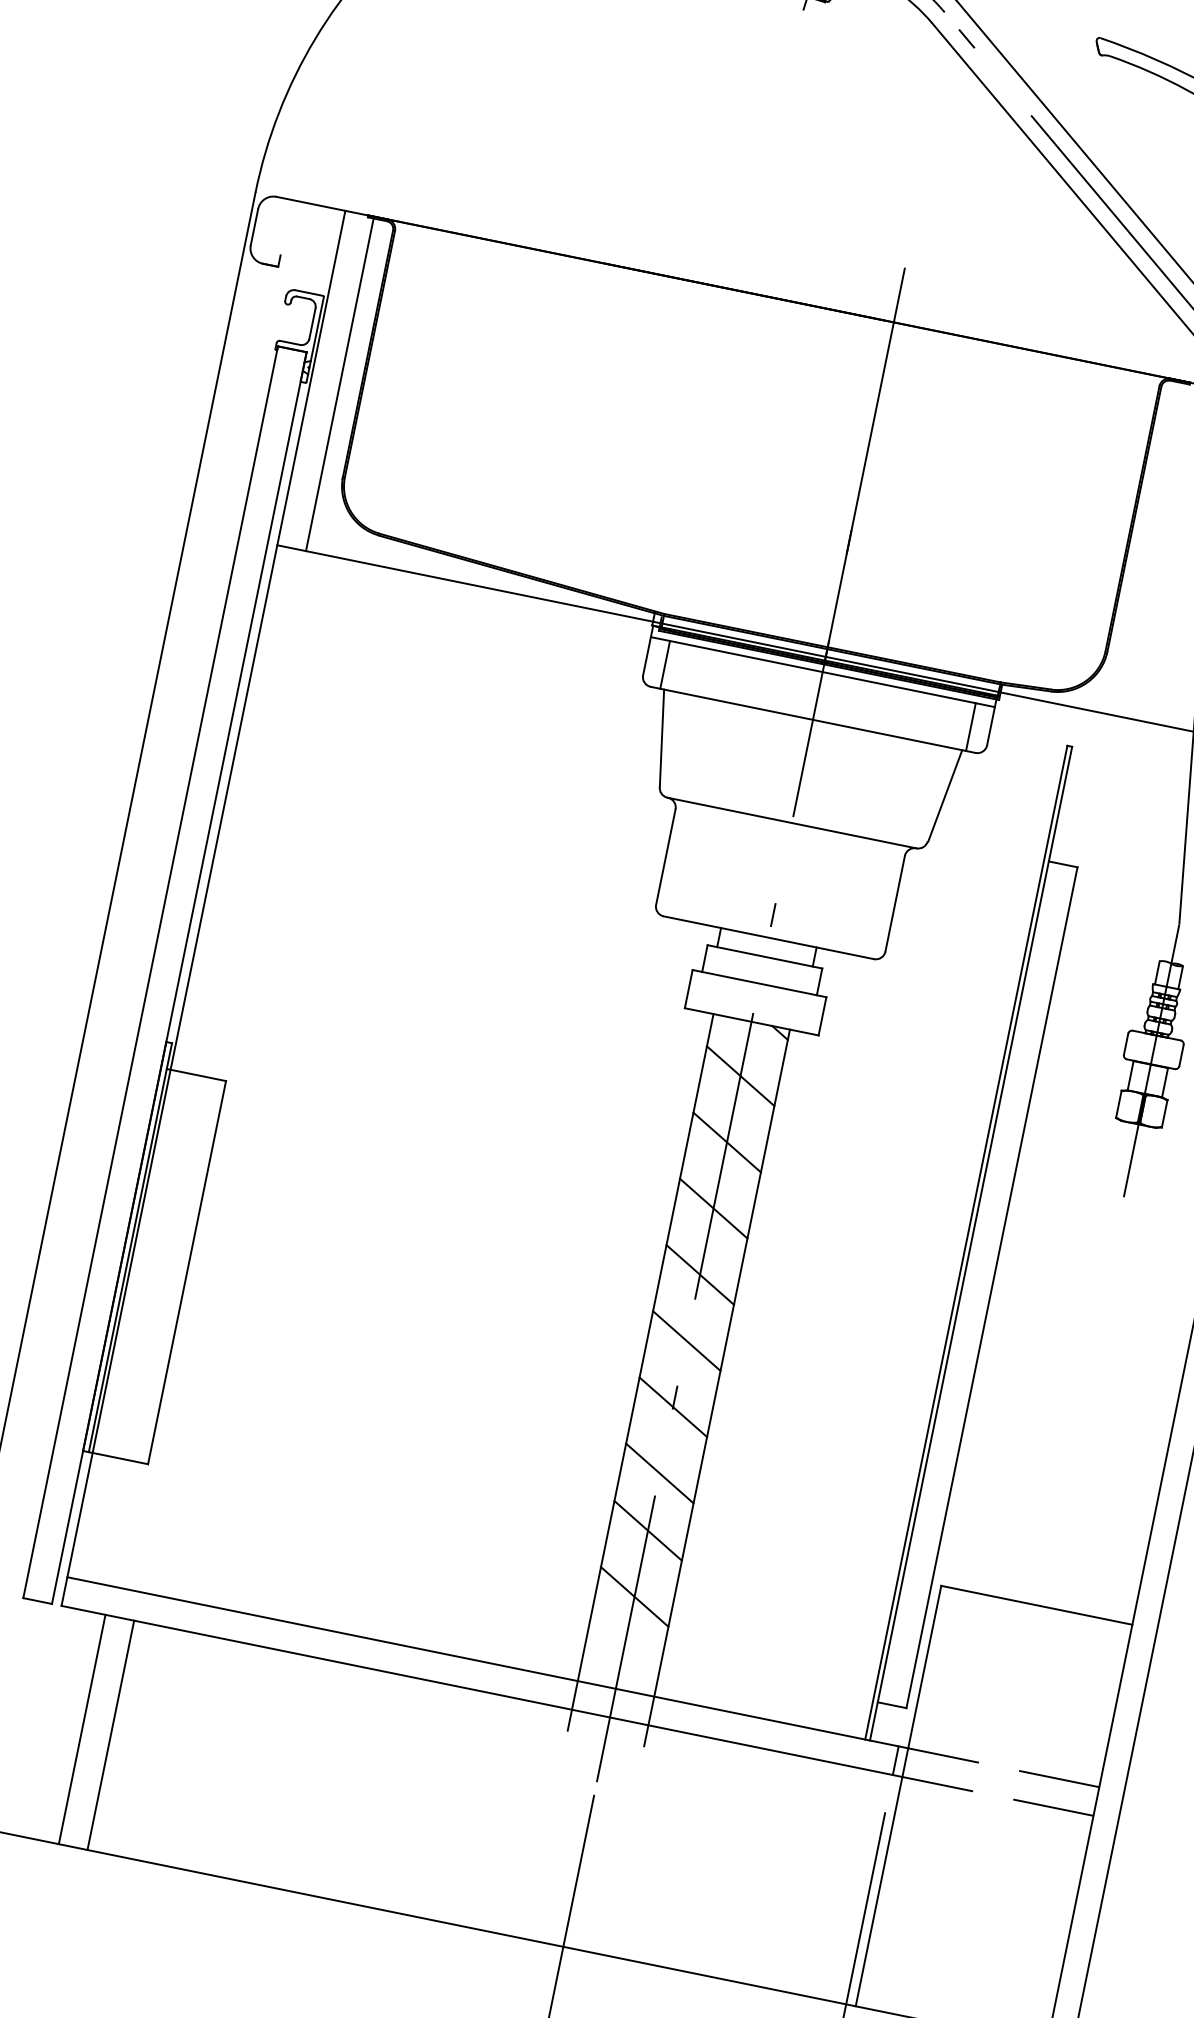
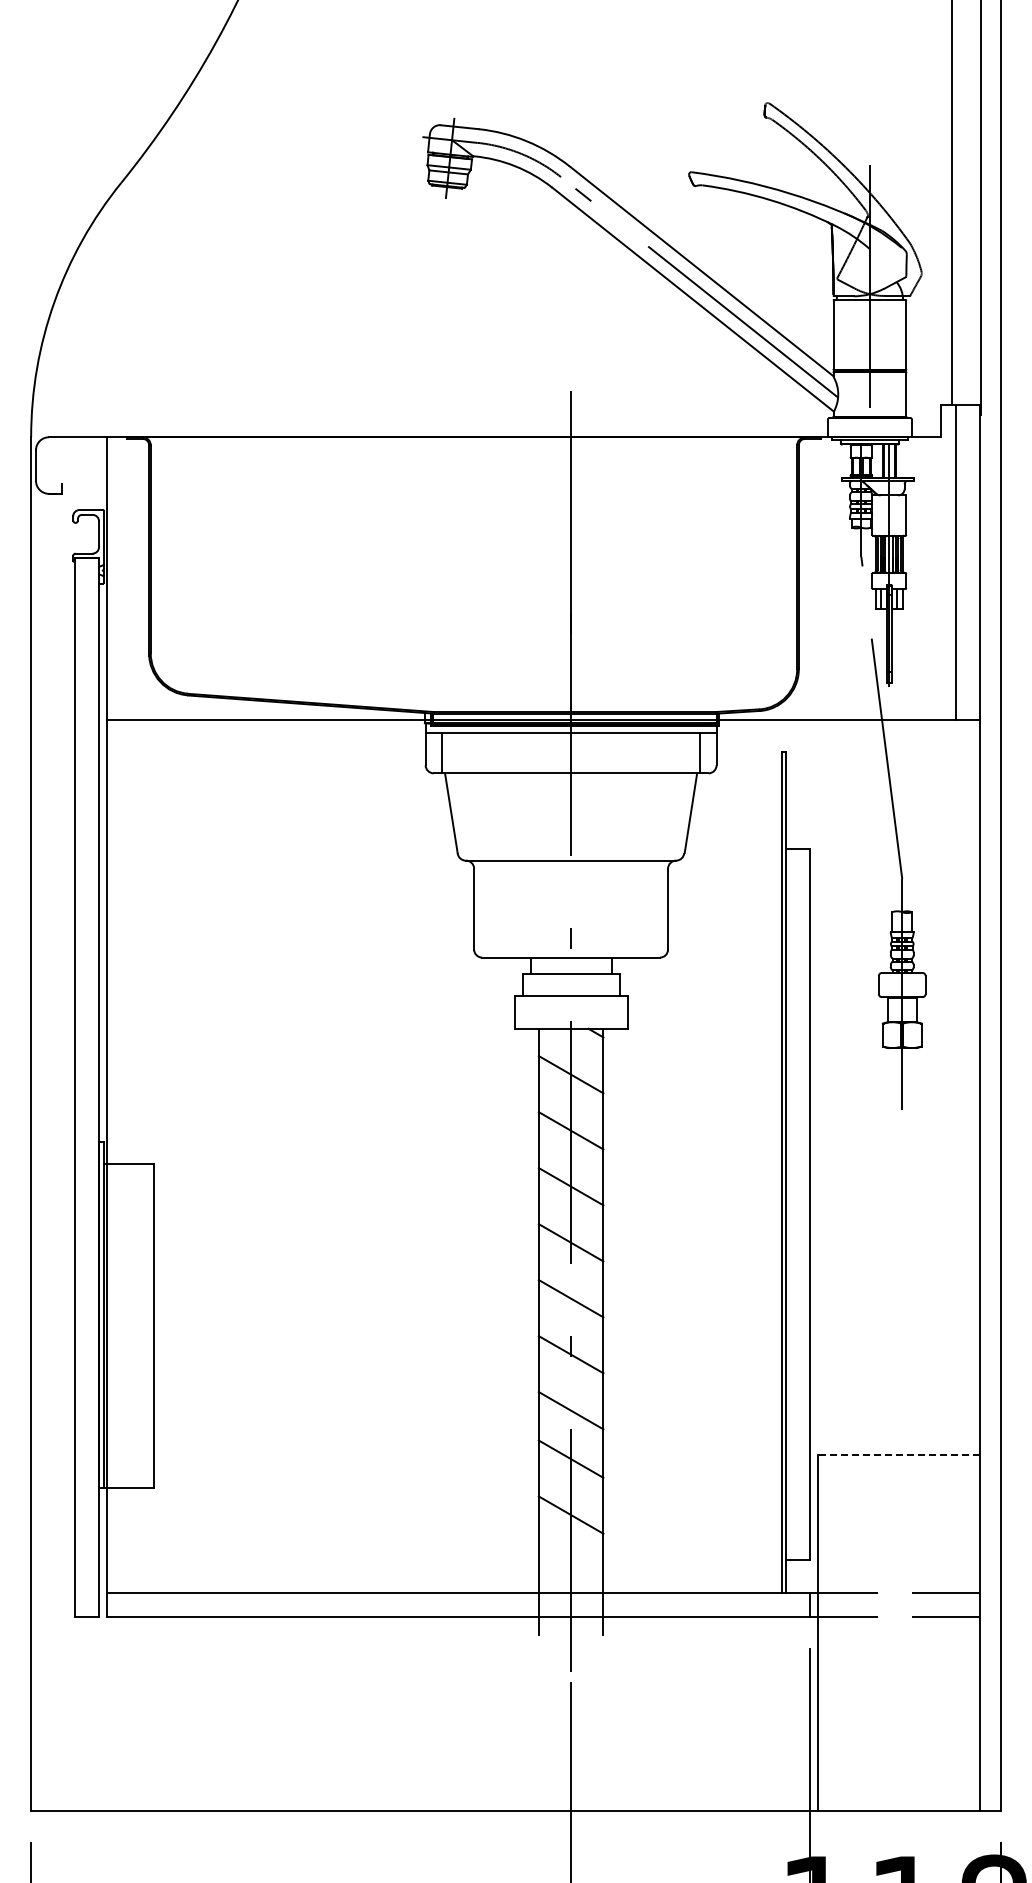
line: (340, 383) -> (131, 578), removed
line: (1037, 1605) -> (899, 1455), solid -> dashed
line: (82, 1728) -> (144, 1713), removed
line: (110, 1734) -> (168, 1713), removed

